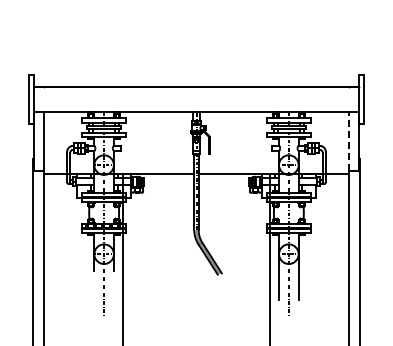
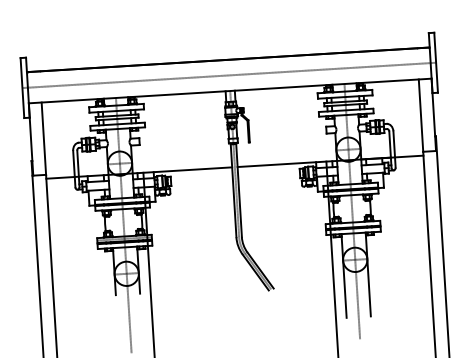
line: (196, 99) -> (229, 75), added
line: (348, 140) -> (420, 114), dashed -> solid

